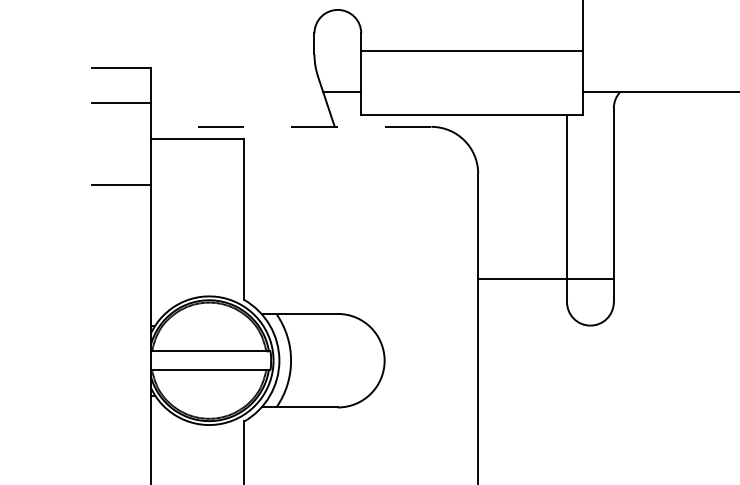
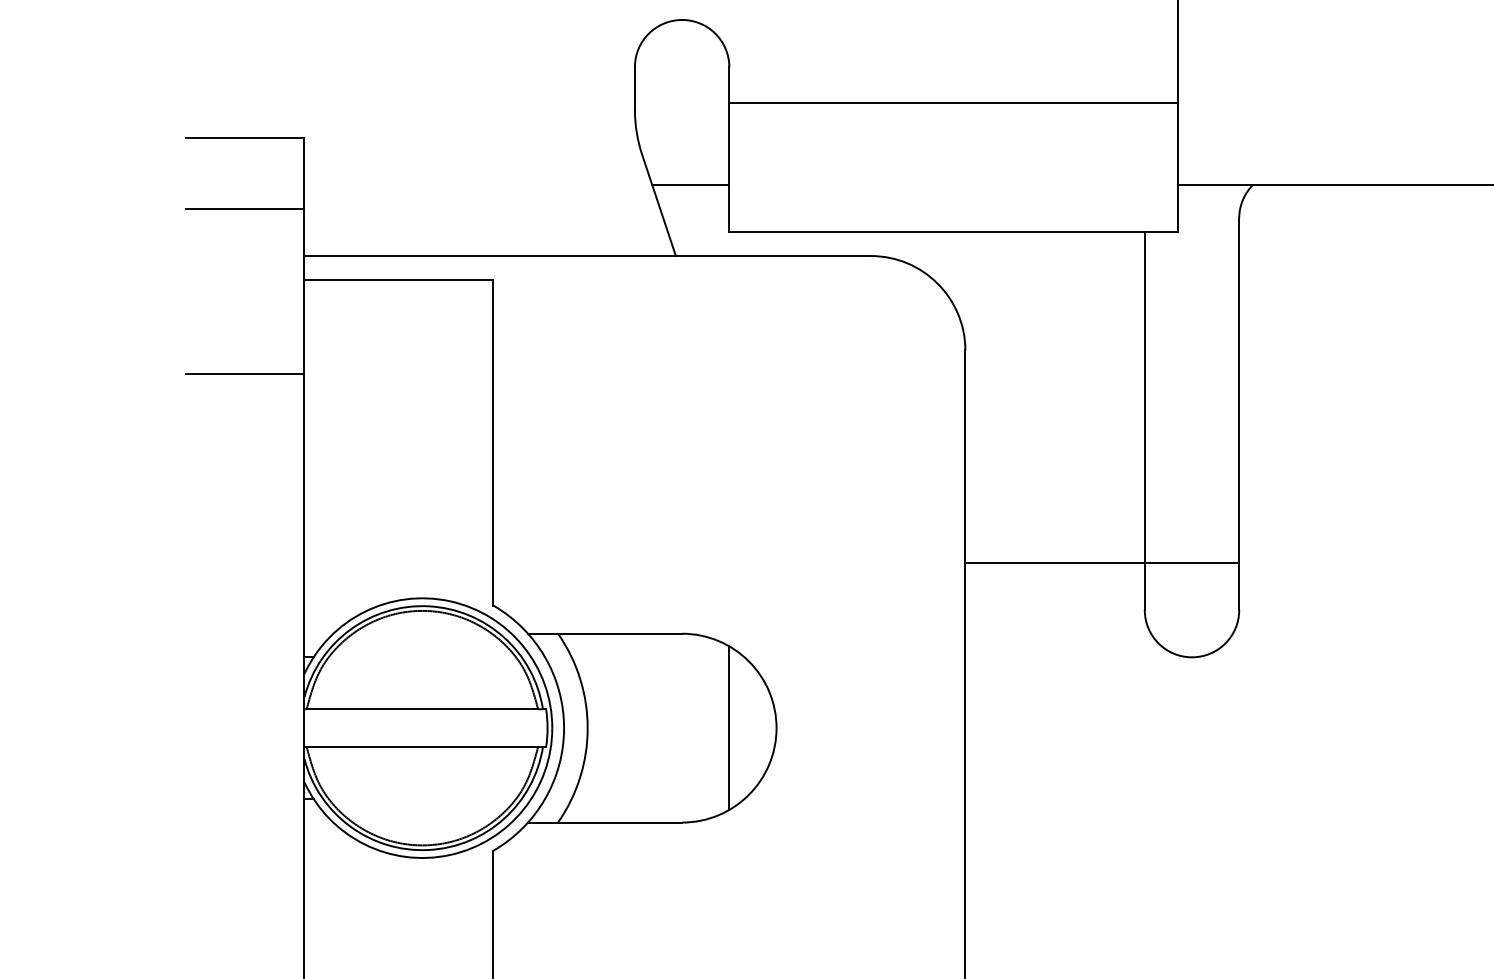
line: (290, 126) -> (586, 255), dashed -> solid
line: (361, 360) -> (729, 727), added

